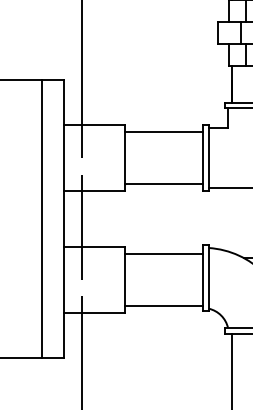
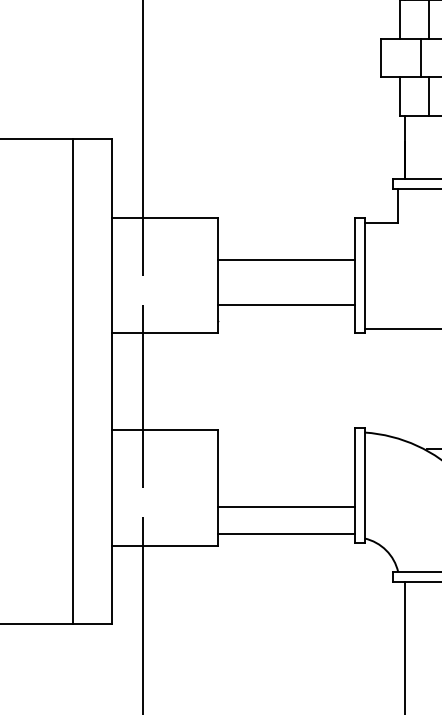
line: (163, 131) -> (285, 304), moved
line: (163, 184) -> (285, 260), moved
line: (163, 253) -> (285, 506), moved

